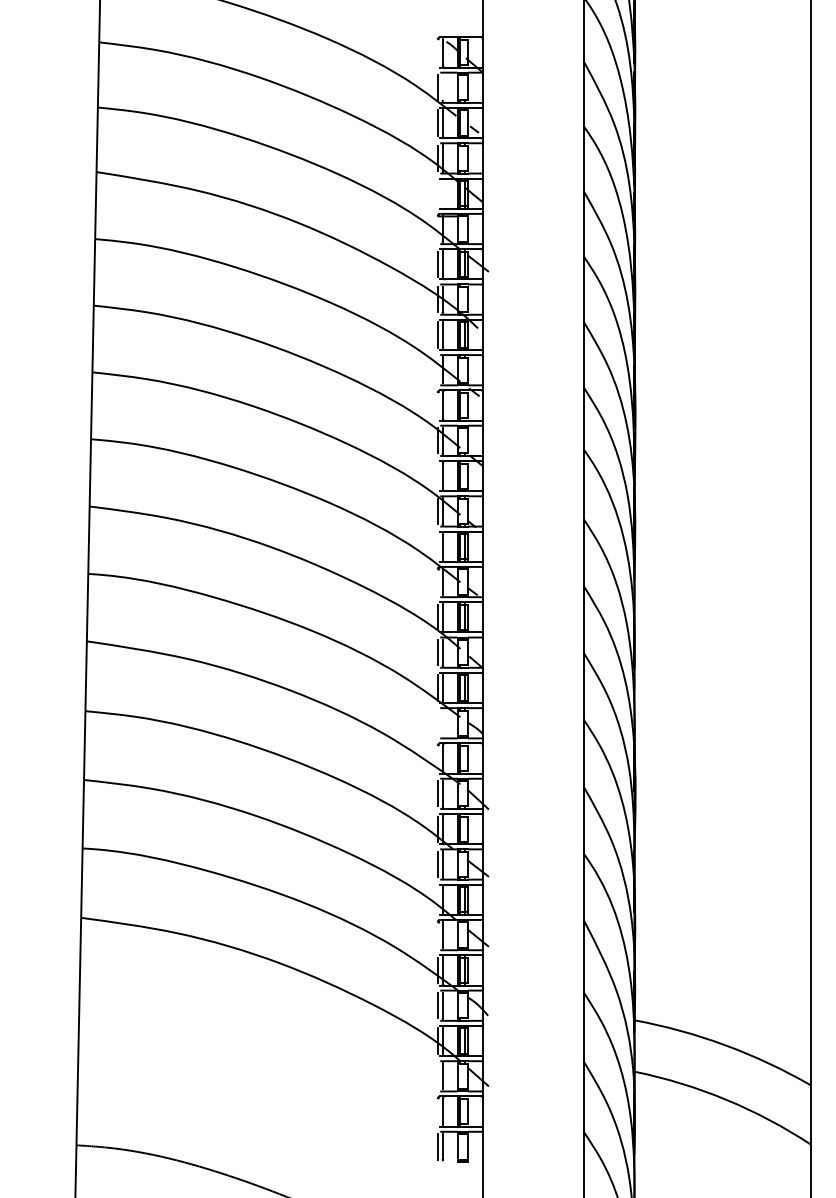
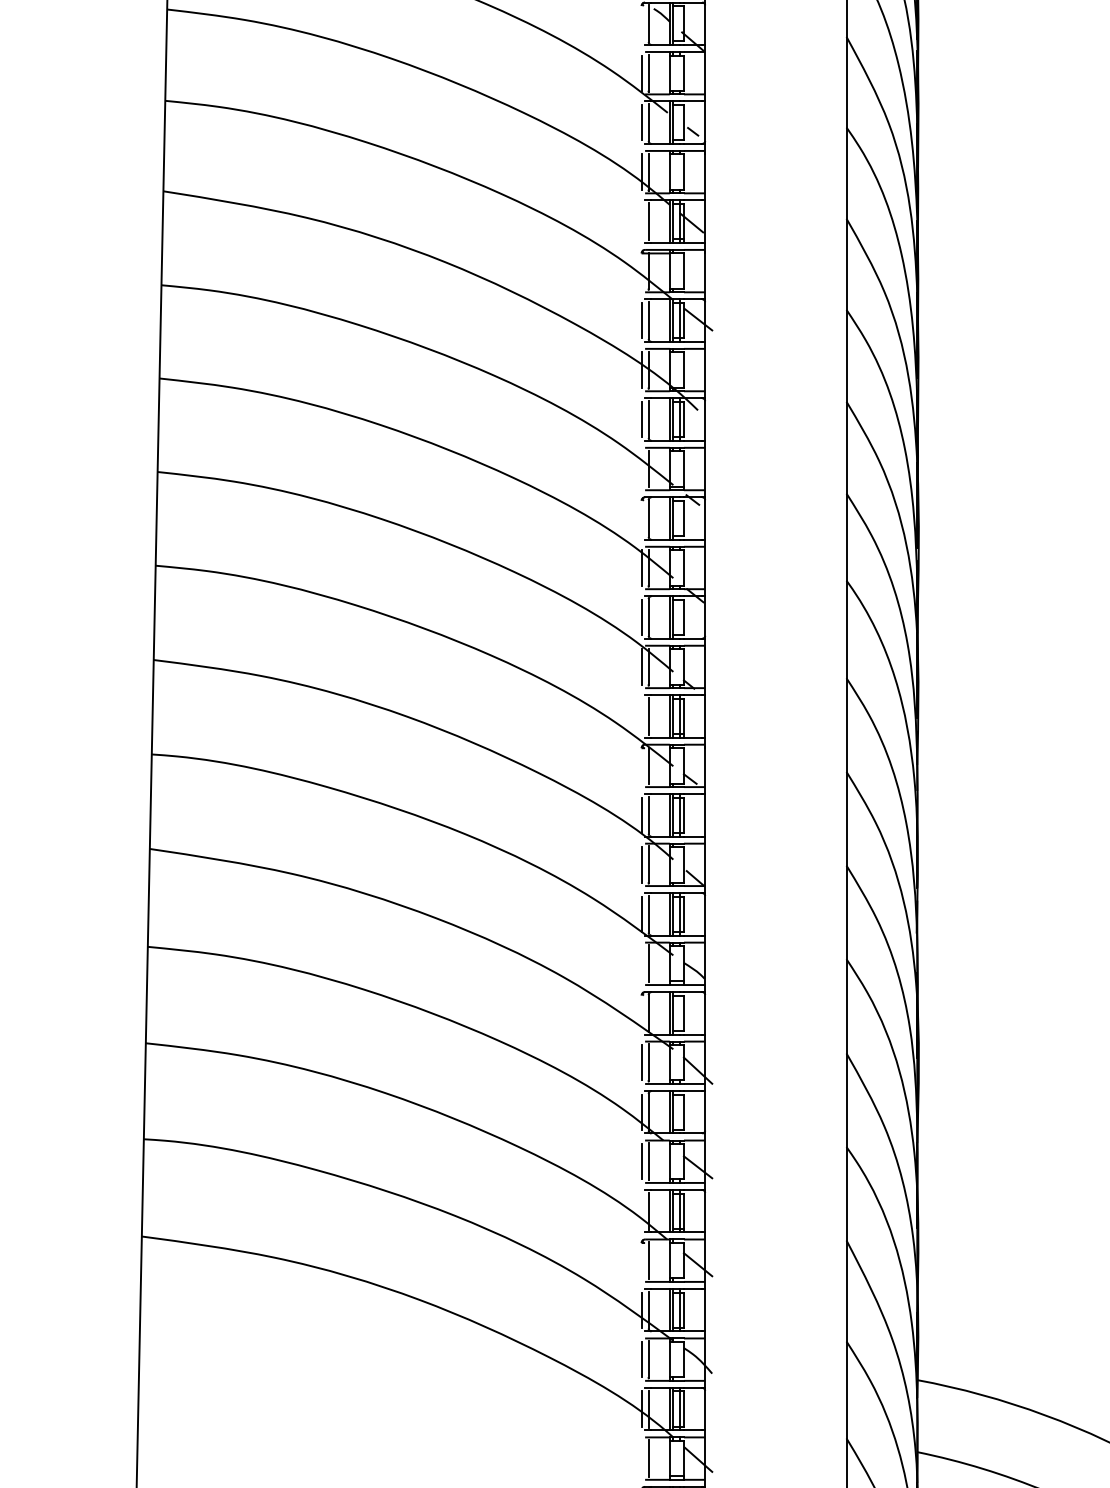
line: (442, 87) -> (648, 72), added
line: (442, 193) -> (648, 221), added
line: (437, 475) -> (641, 616), added
line: (442, 723) -> (648, 964), added

